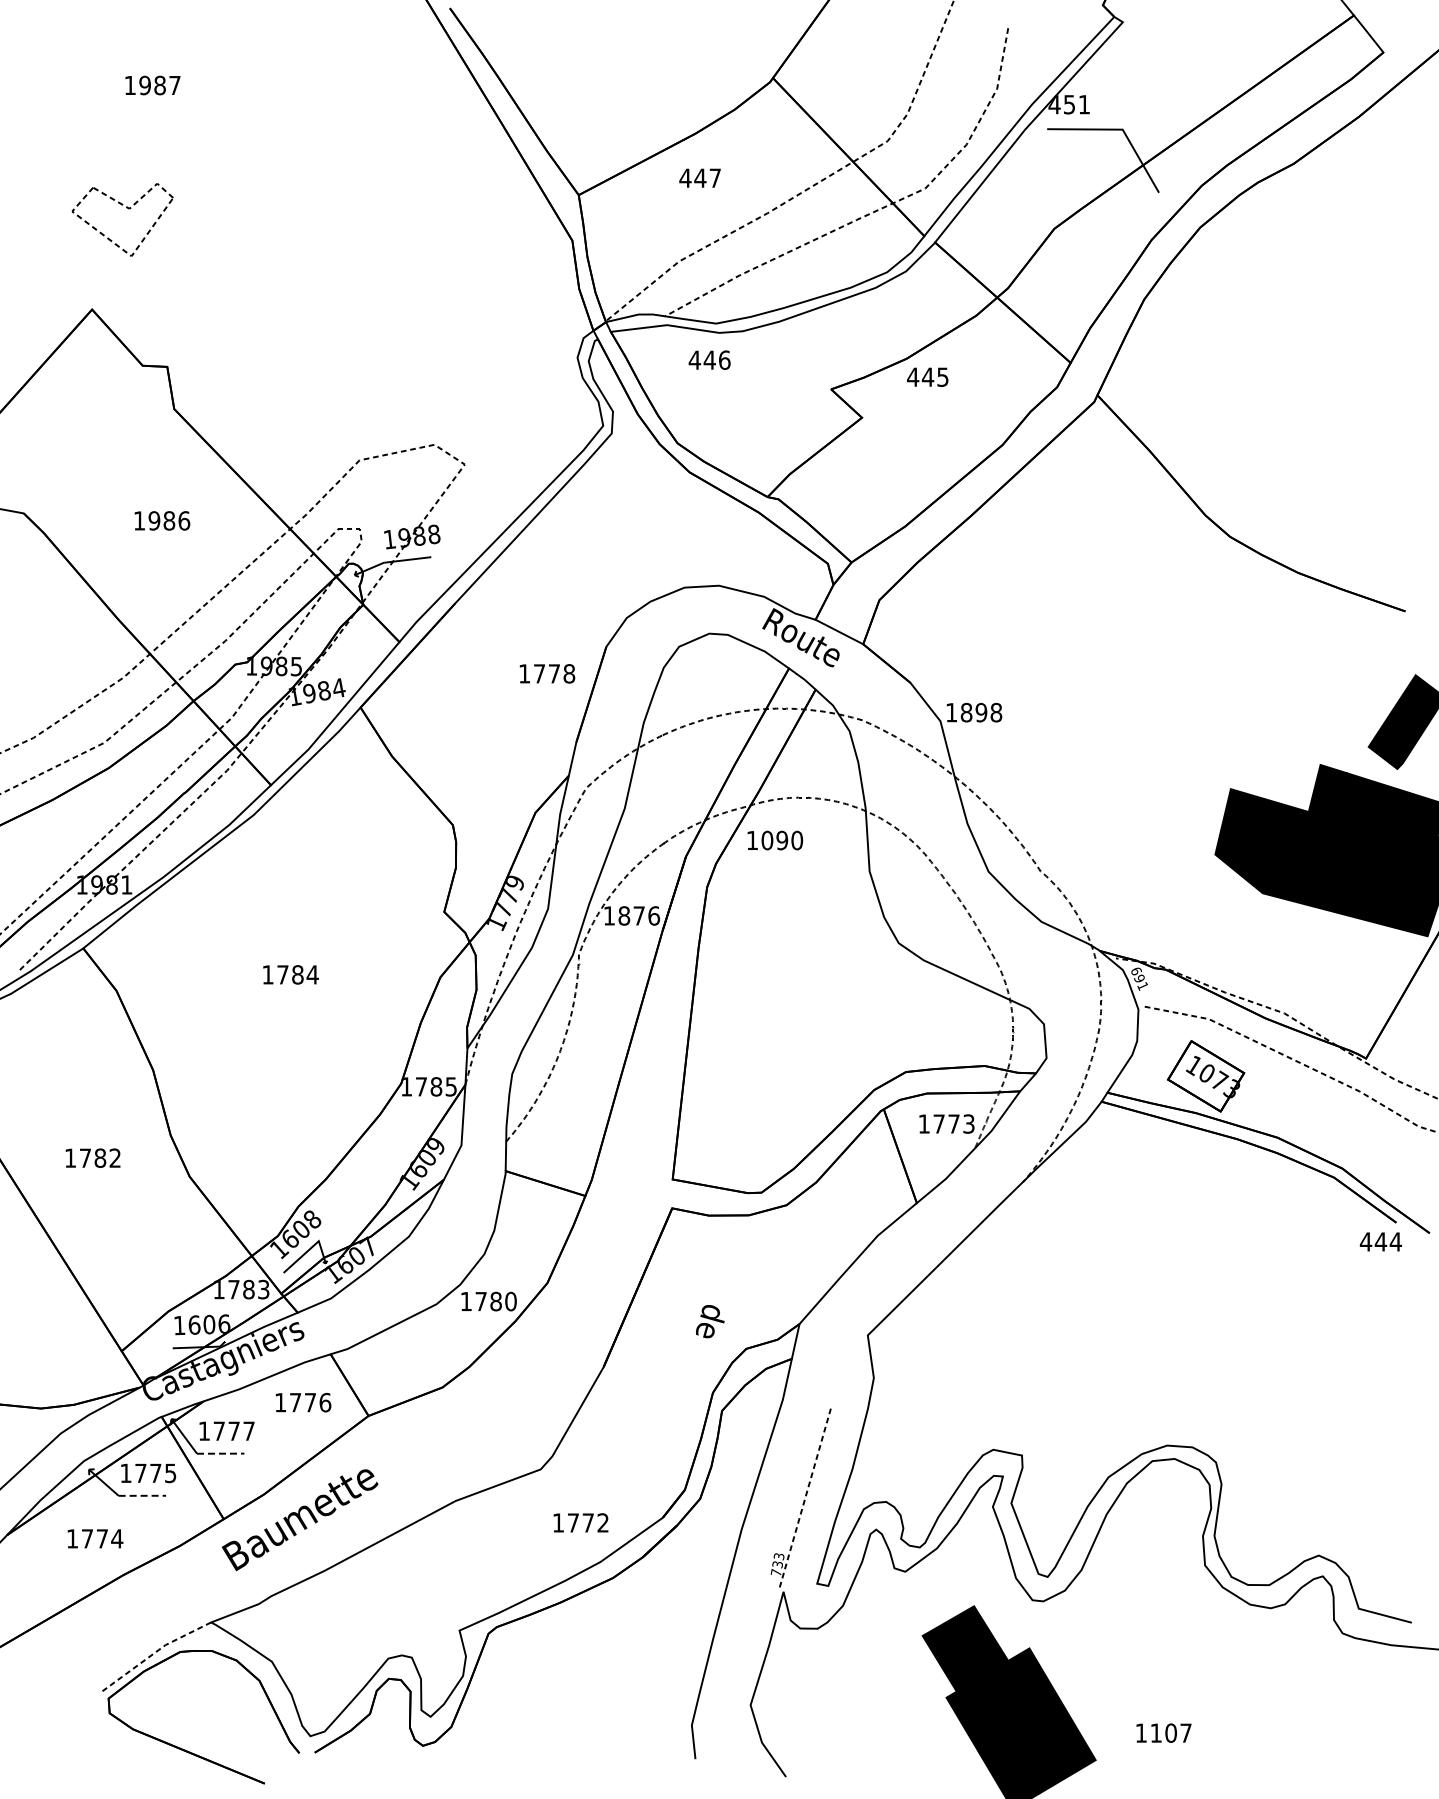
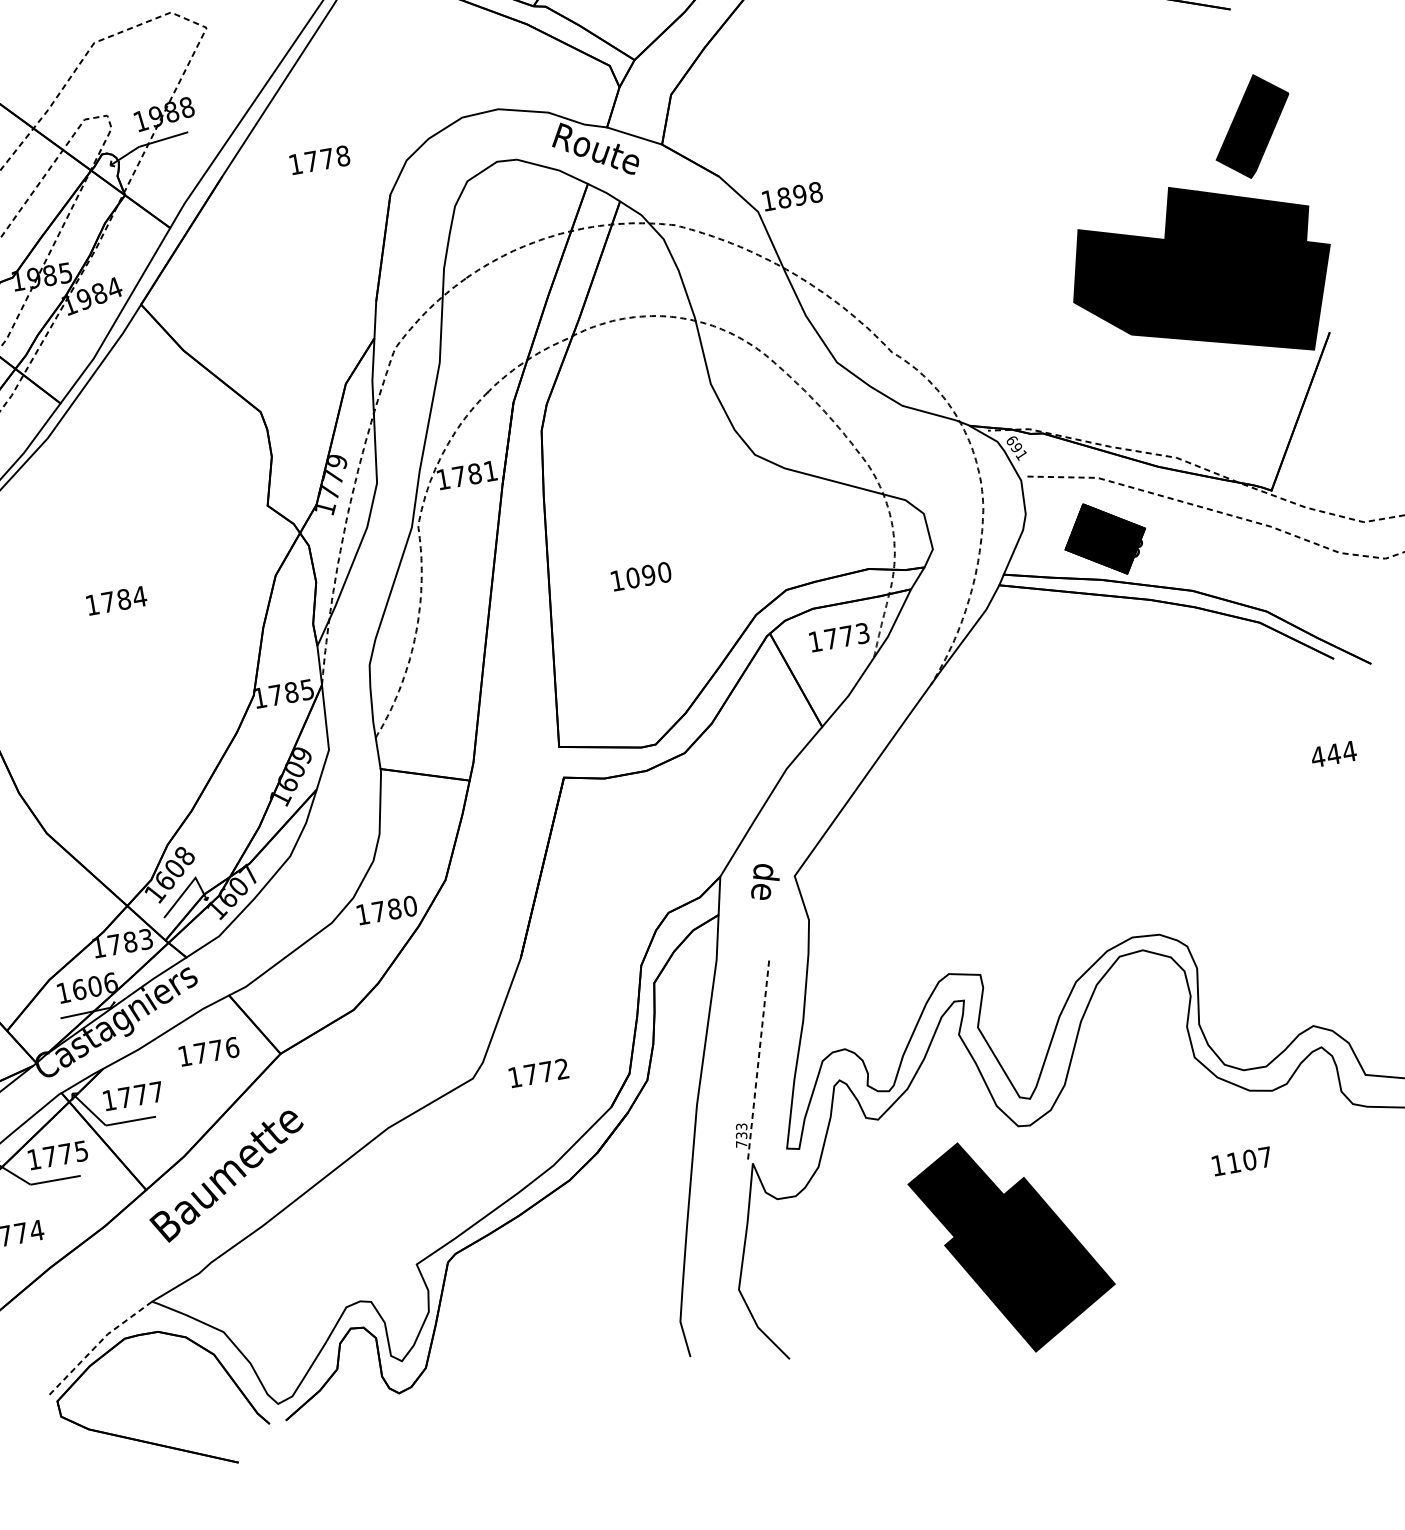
text: (547, 673) -> (319, 159), moved
text: (775, 840) -> (641, 576), moved
text: (639, 915) -> (475, 473), 1876 -> 1781
fill: (1206, 1076) -> (1105, 539), added
text: (1380, 1241) -> (1333, 753), moved
text: (710, 1321) -> (764, 881), moved
line: (220, 1453) -> (130, 1120), dashed -> solid
line: (142, 1495) -> (55, 1179), dashed -> solid
text: (580, 1522) -> (538, 1072), moved
text: (1163, 1732) -> (1241, 1160), moved

